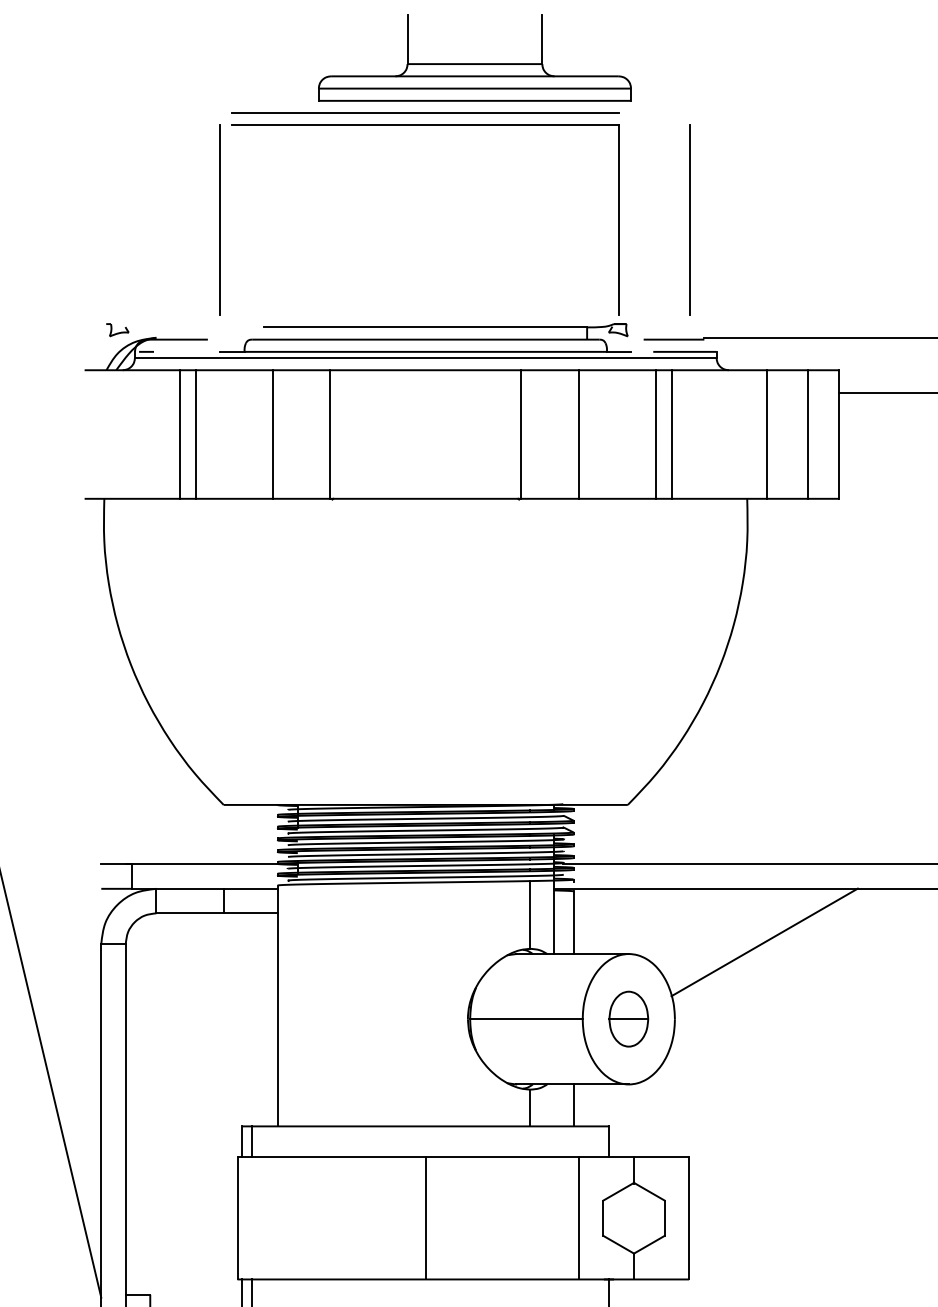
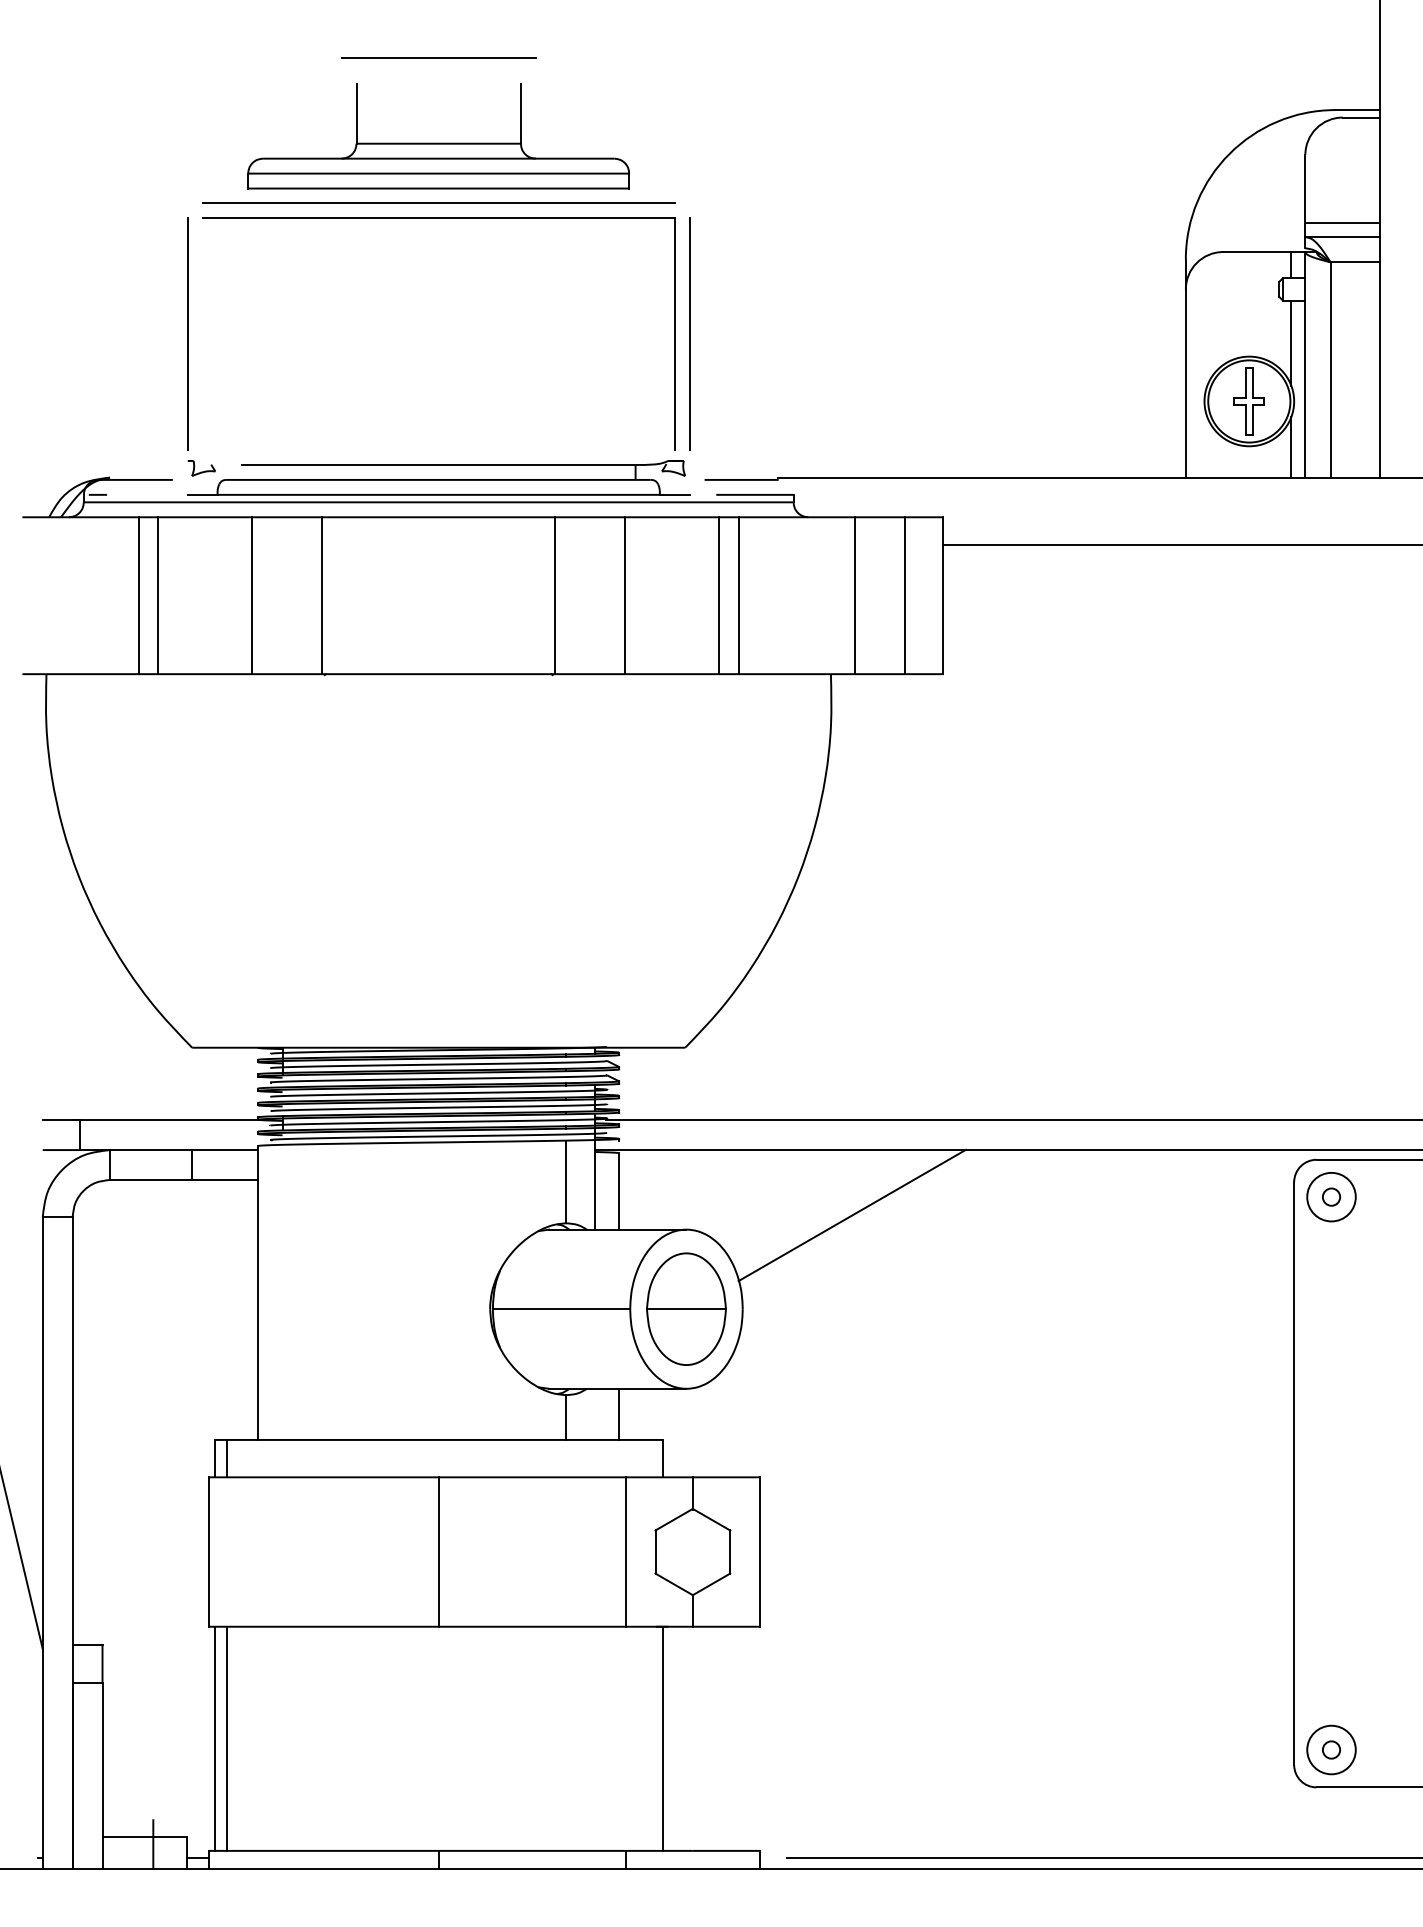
part: (474, 58) -> (438, 136), moved
line: (689, 219) -> (689, 333), moved
part: (117, 330) -> (201, 468), moved
part: (628, 1018) -> (686, 1308), size x1.67

